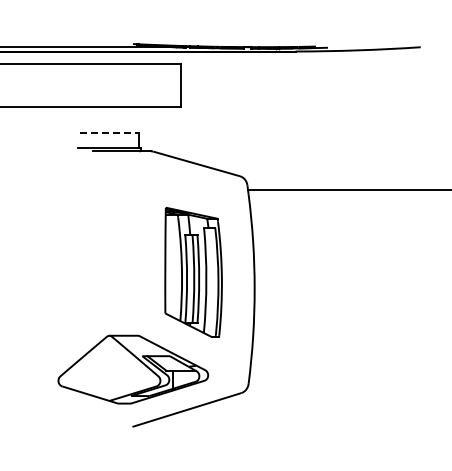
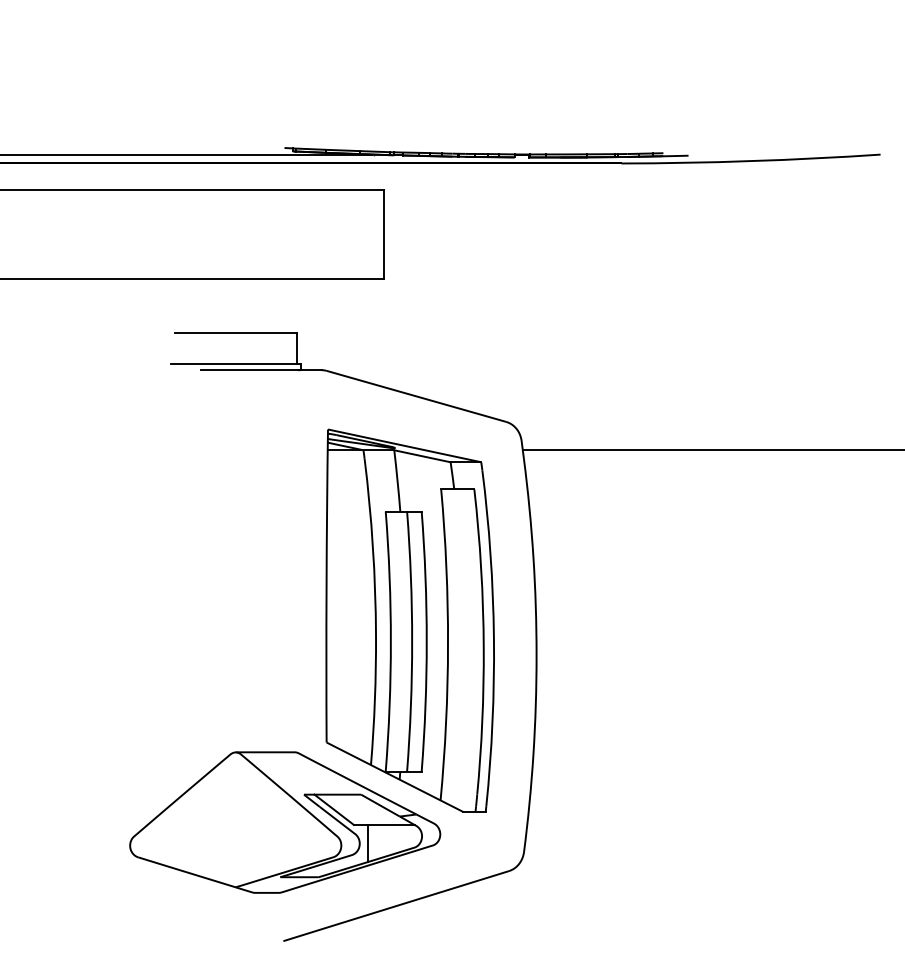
line: (109, 133) -> (235, 333), dashed -> solid
part: (193, 272) -> (409, 621), size x1.43

